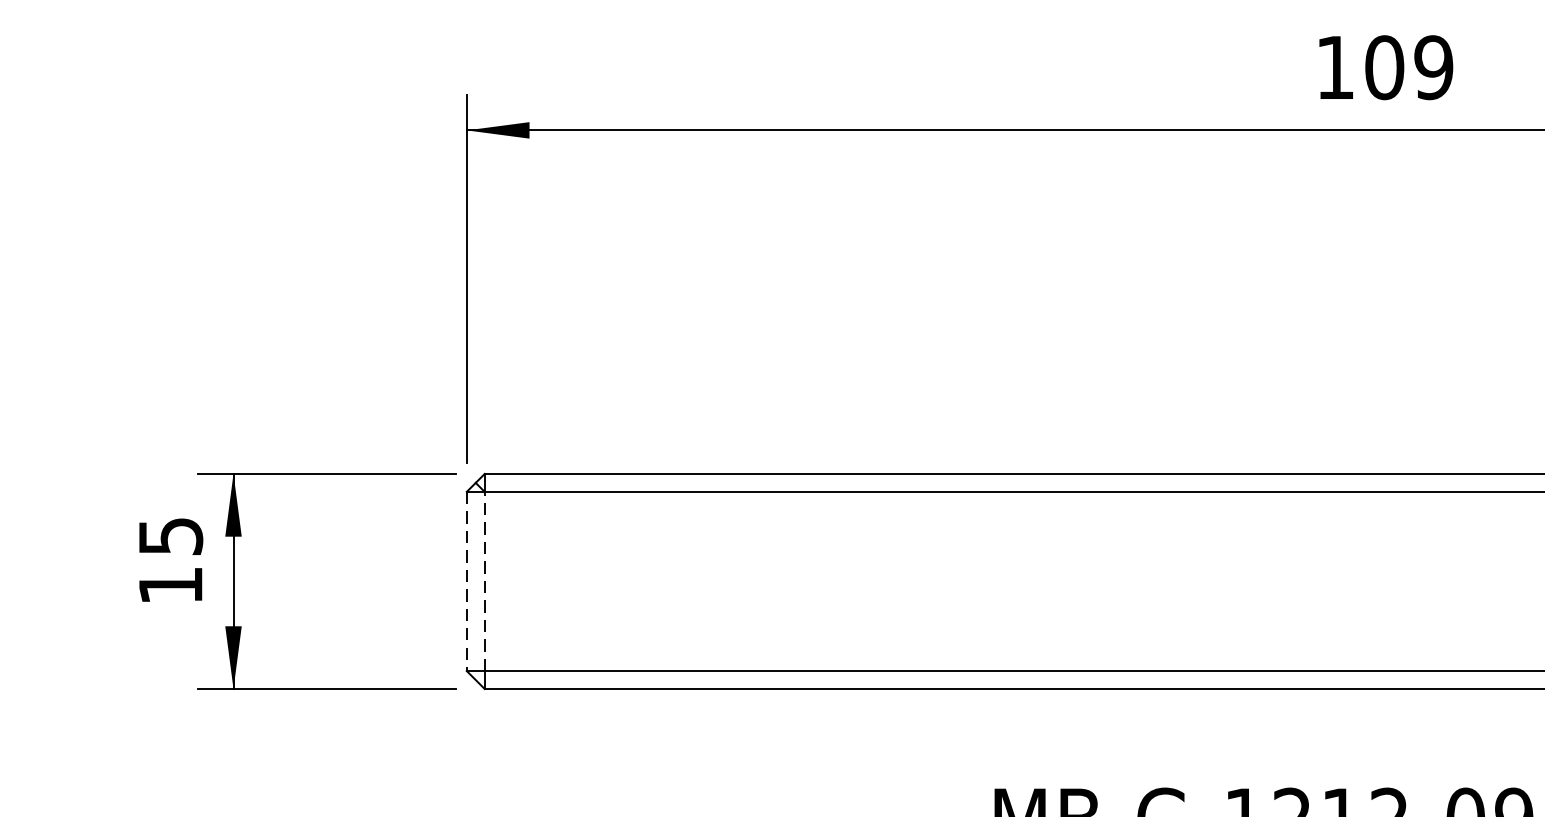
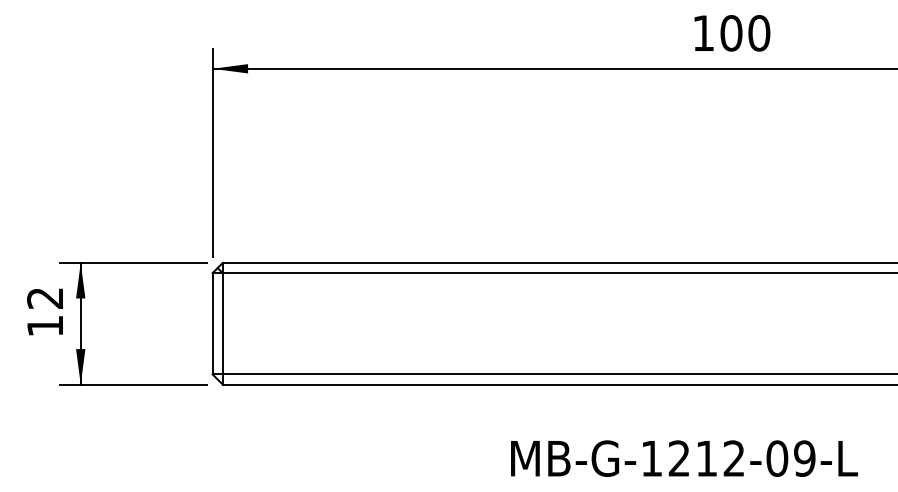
text: (1434, 67) -> (759, 33), 109 -> 100
text: (171, 536) -> (45, 298), 15 -> 12
line: (466, 580) -> (212, 323), dashed -> solid
line: (484, 580) -> (222, 323), dashed -> solid

